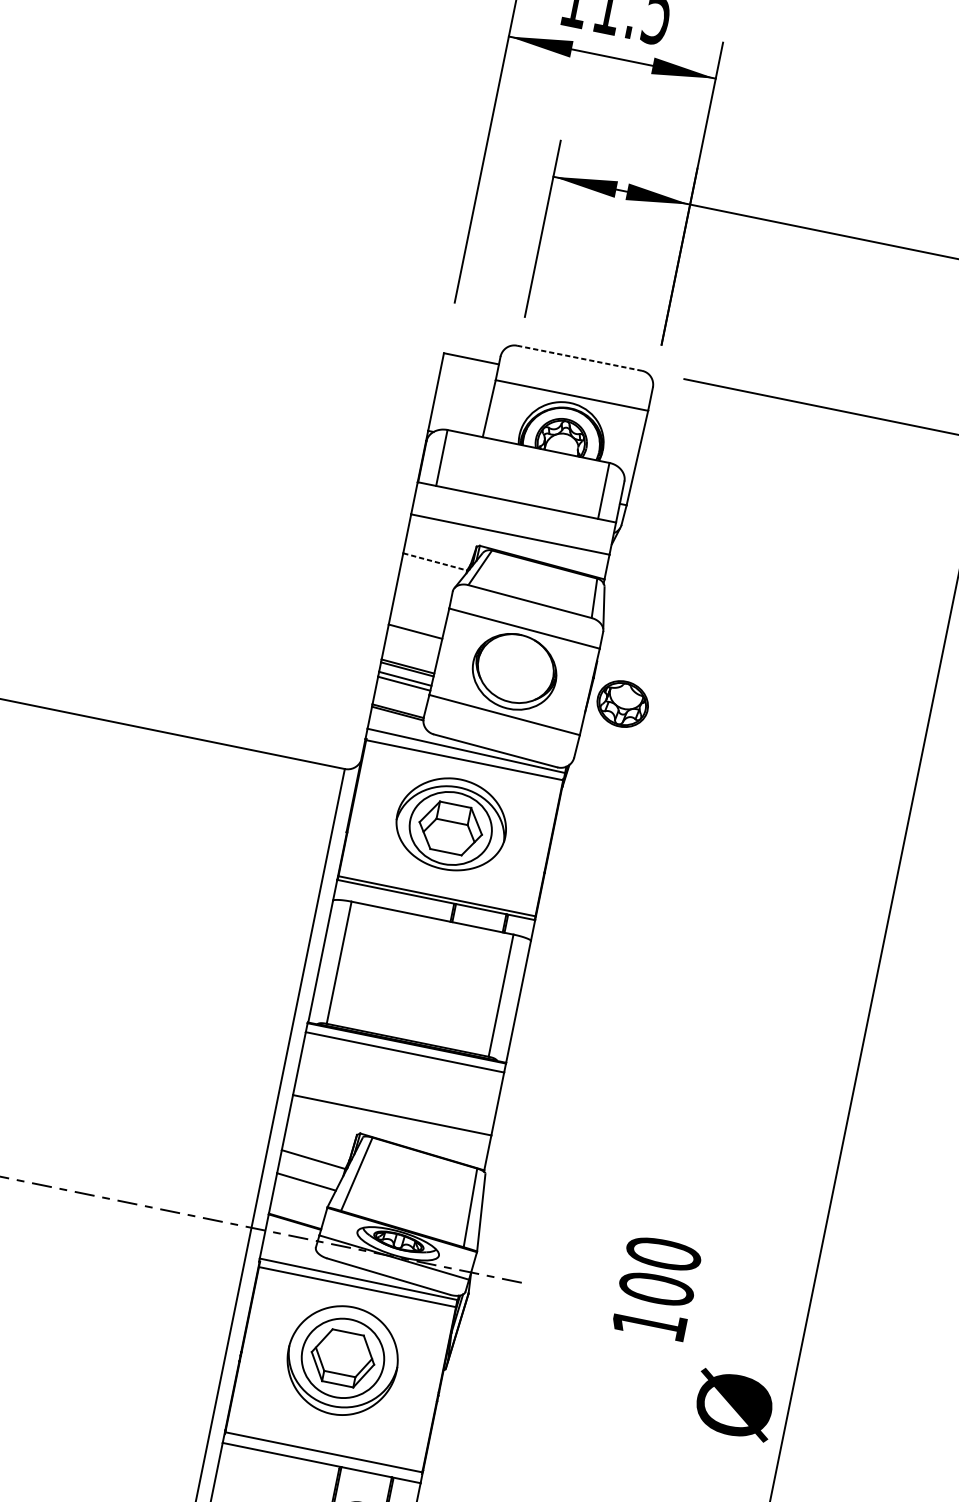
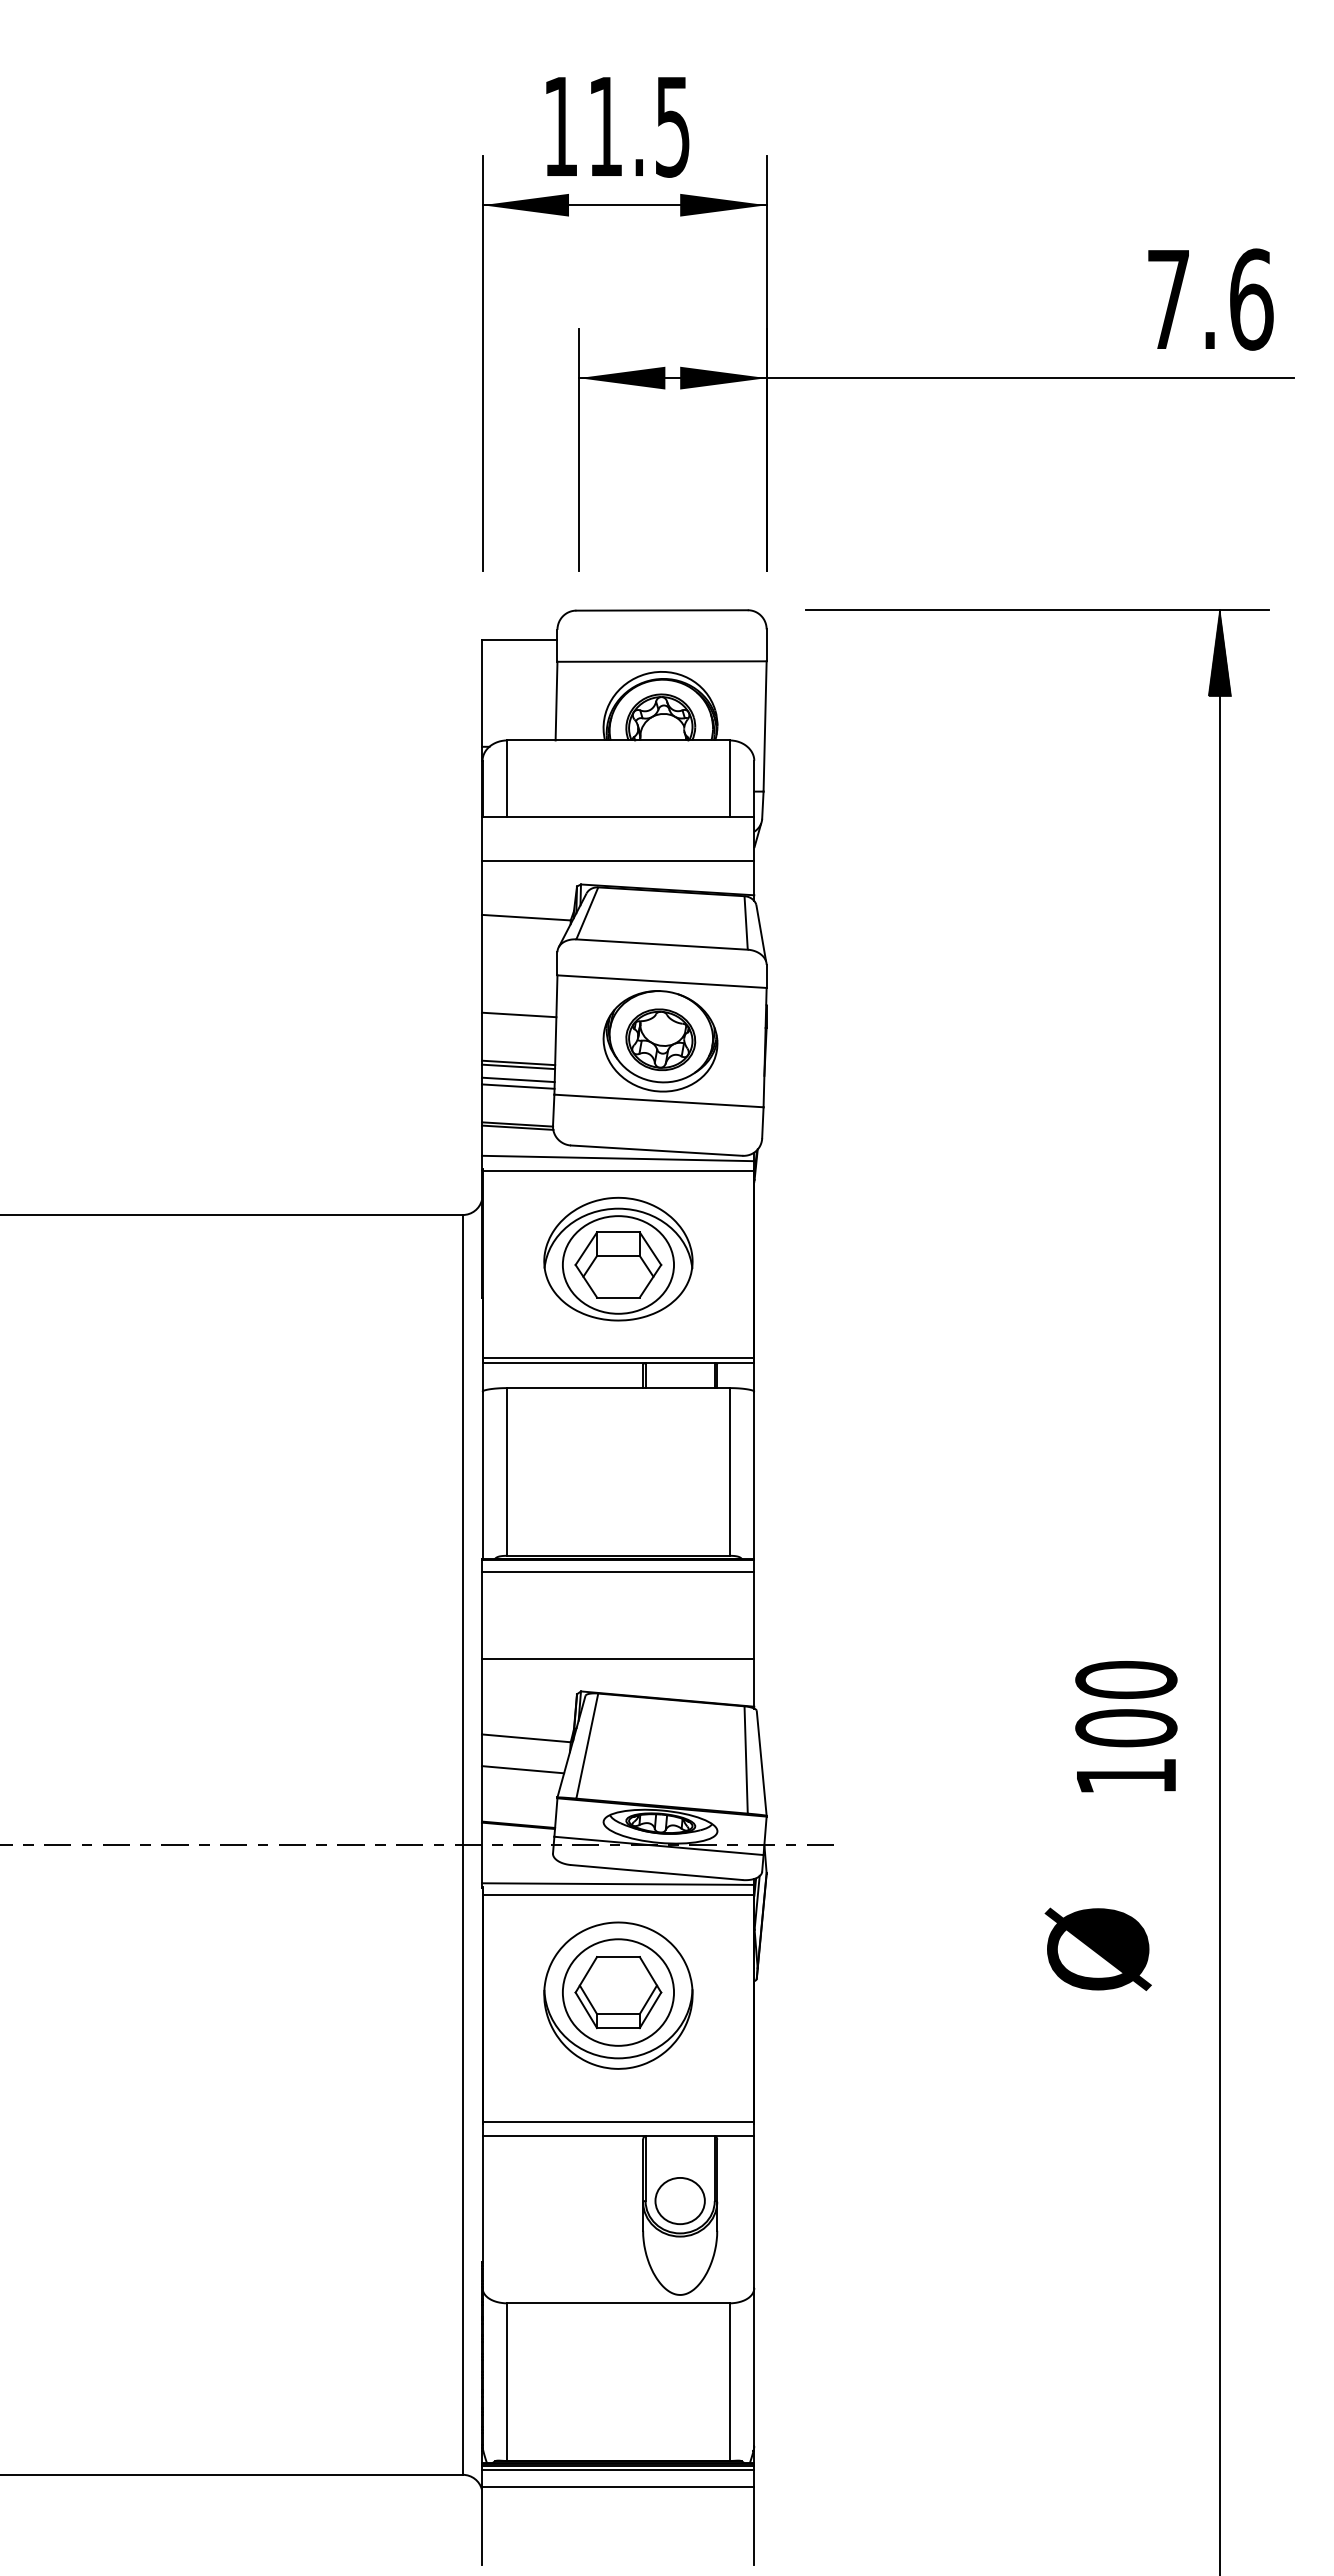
line: (579, 358) -> (662, 610), dashed -> solid
line: (435, 561) -> (526, 917), dashed -> solid
part: (622, 703) -> (660, 1039), moved
text: (656, 1287) -> (1126, 1726), moved
text: (734, 1404) -> (1097, 1948), moved

